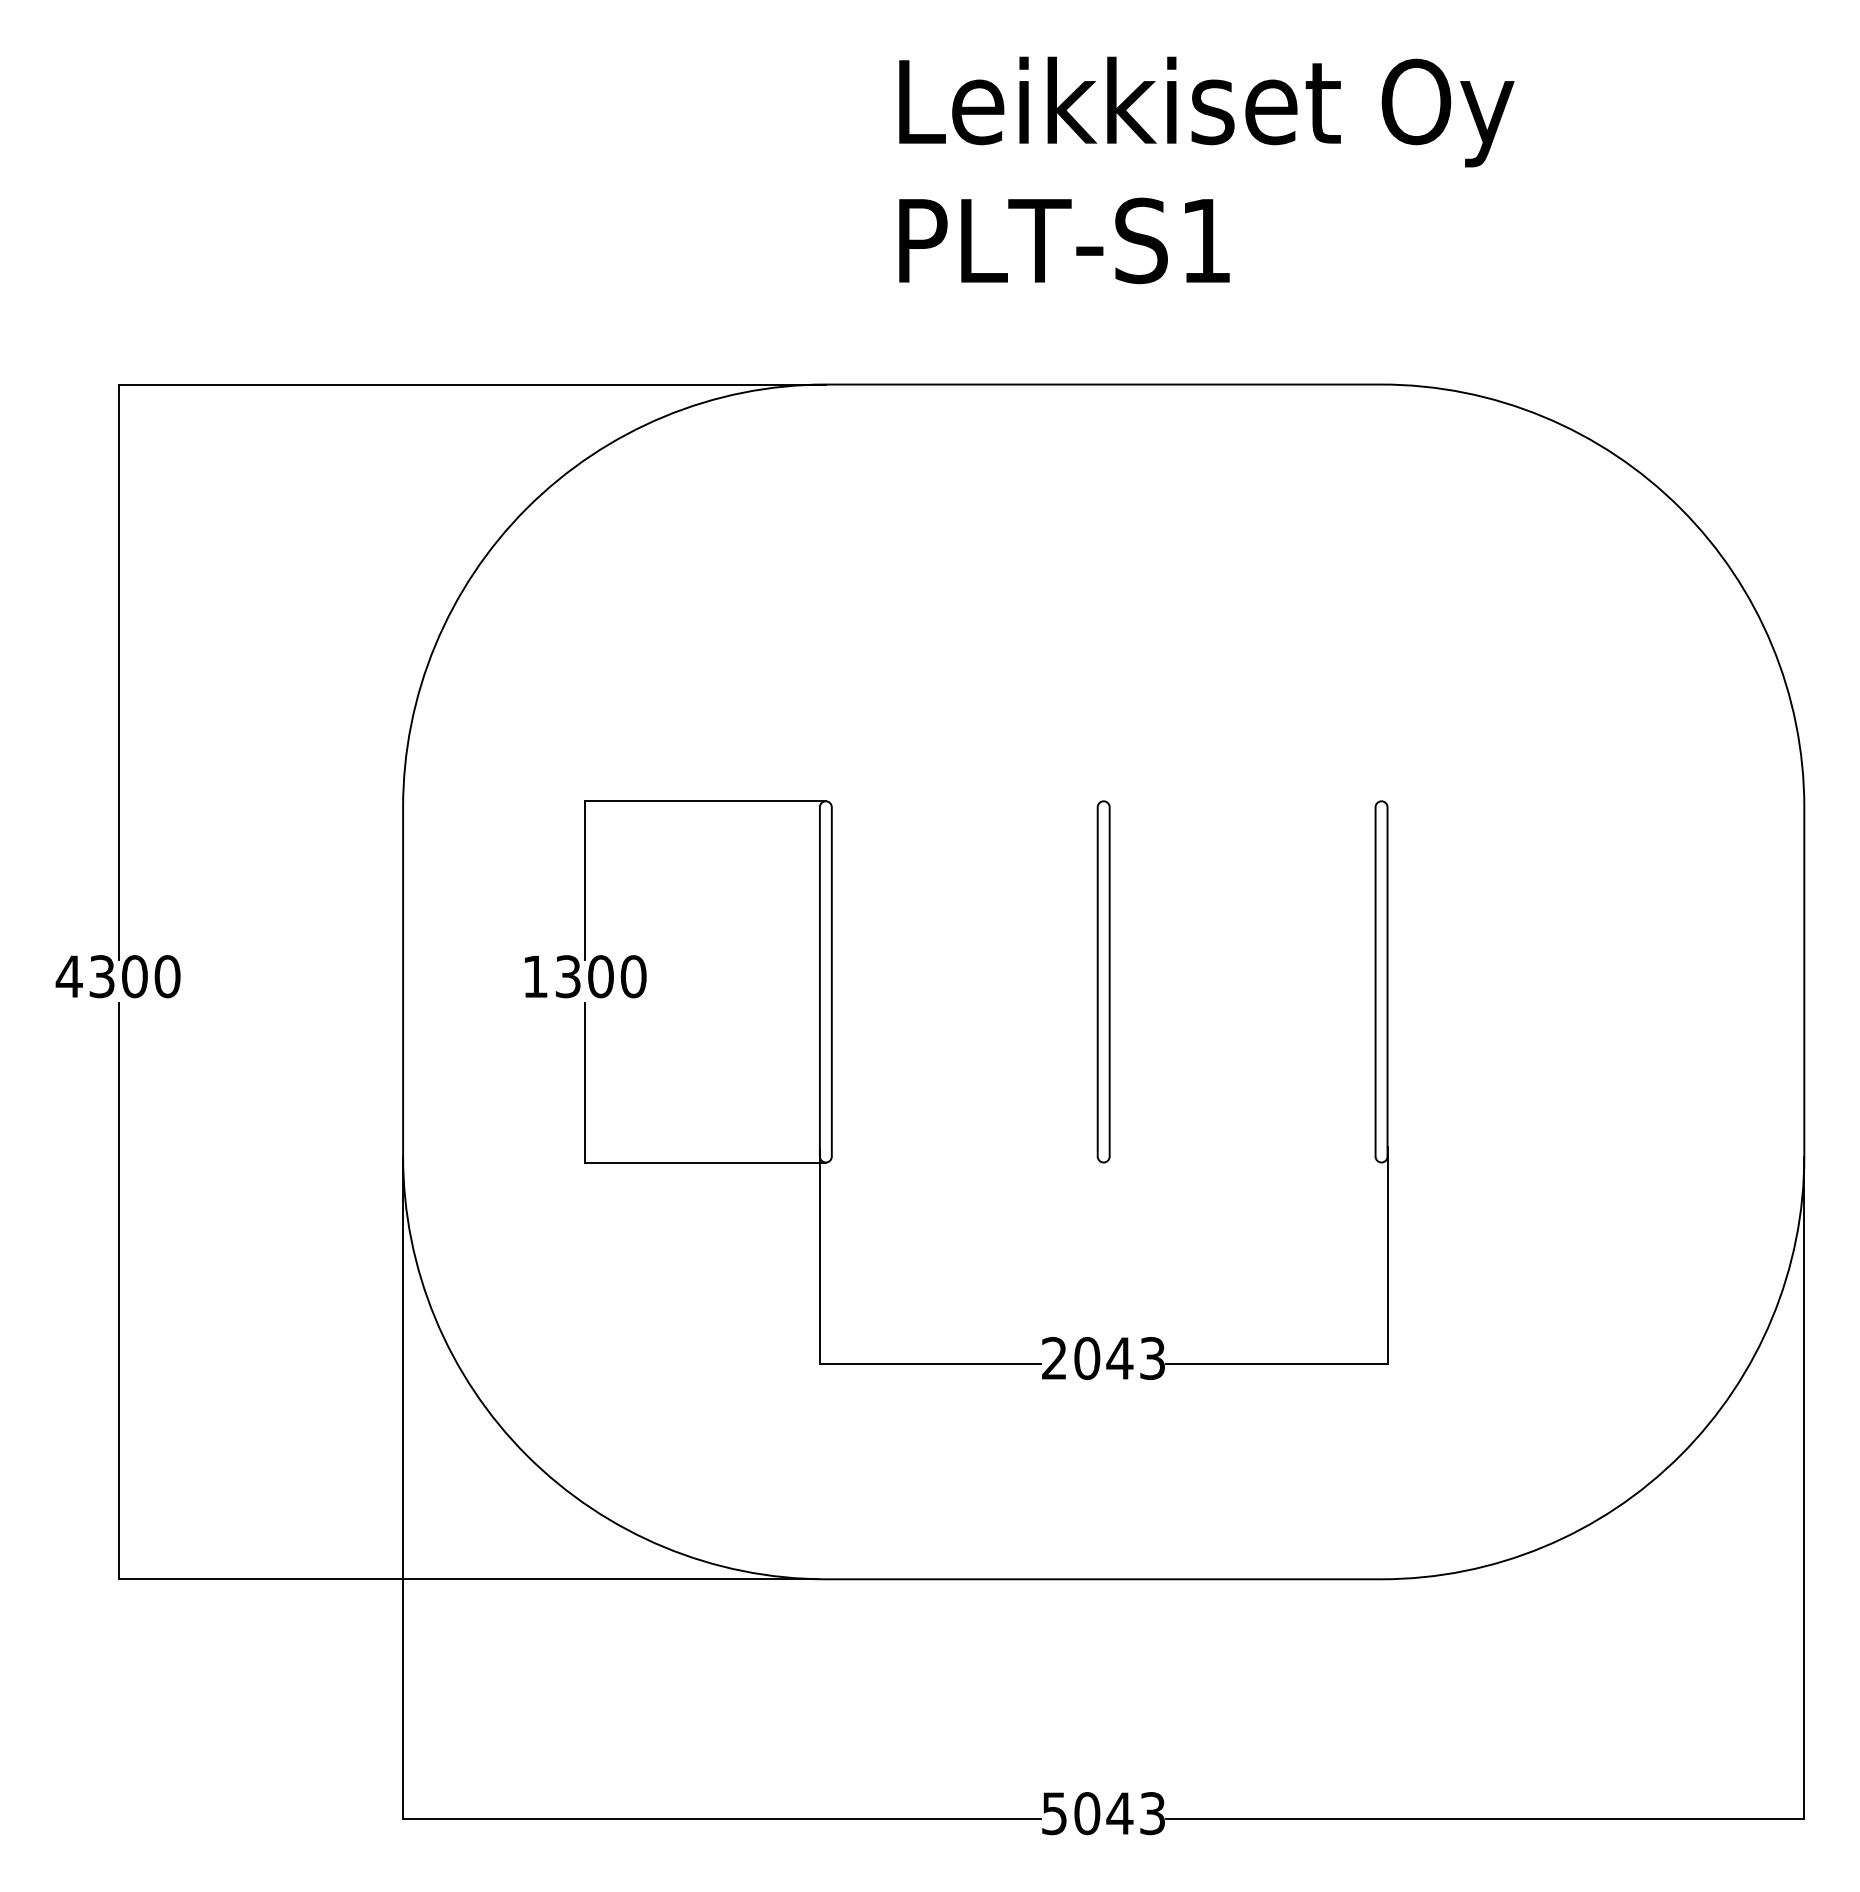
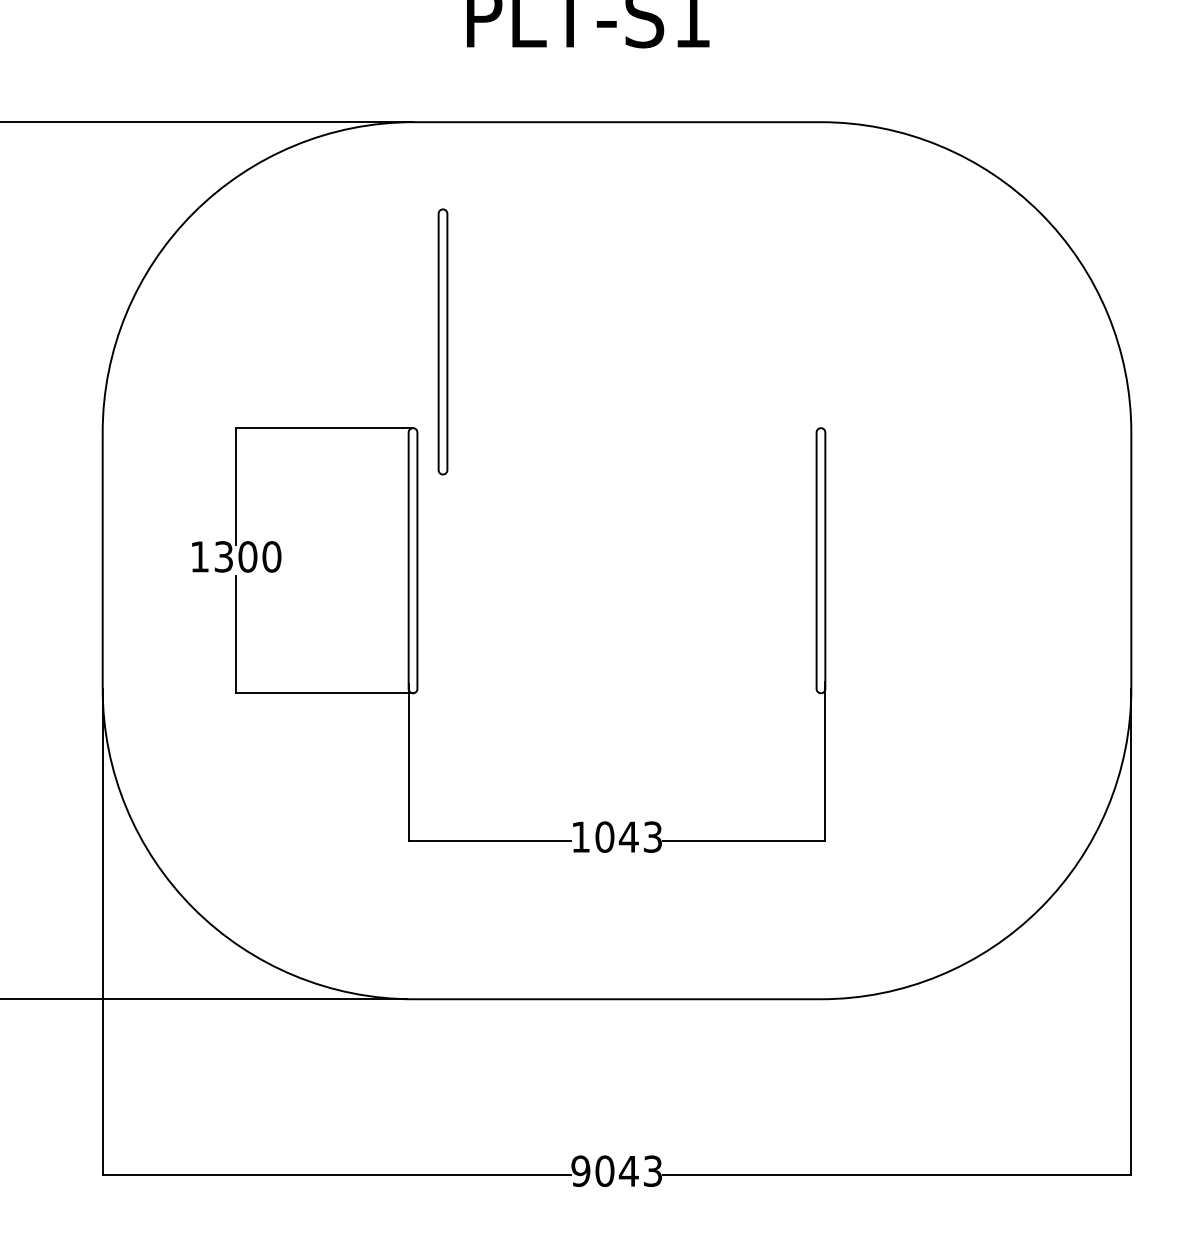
part: (1103, 981) -> (442, 341), moved
text: (1054, 1358) -> (580, 837), 2043 -> 1043
text: (1054, 1813) -> (580, 1171), 5043 -> 9043

